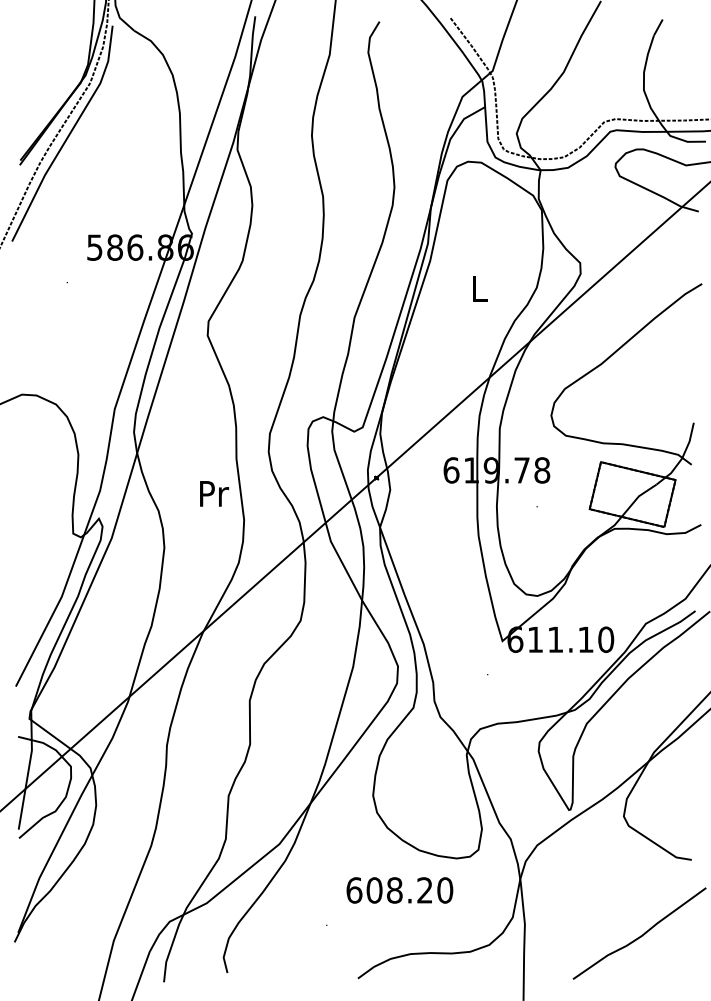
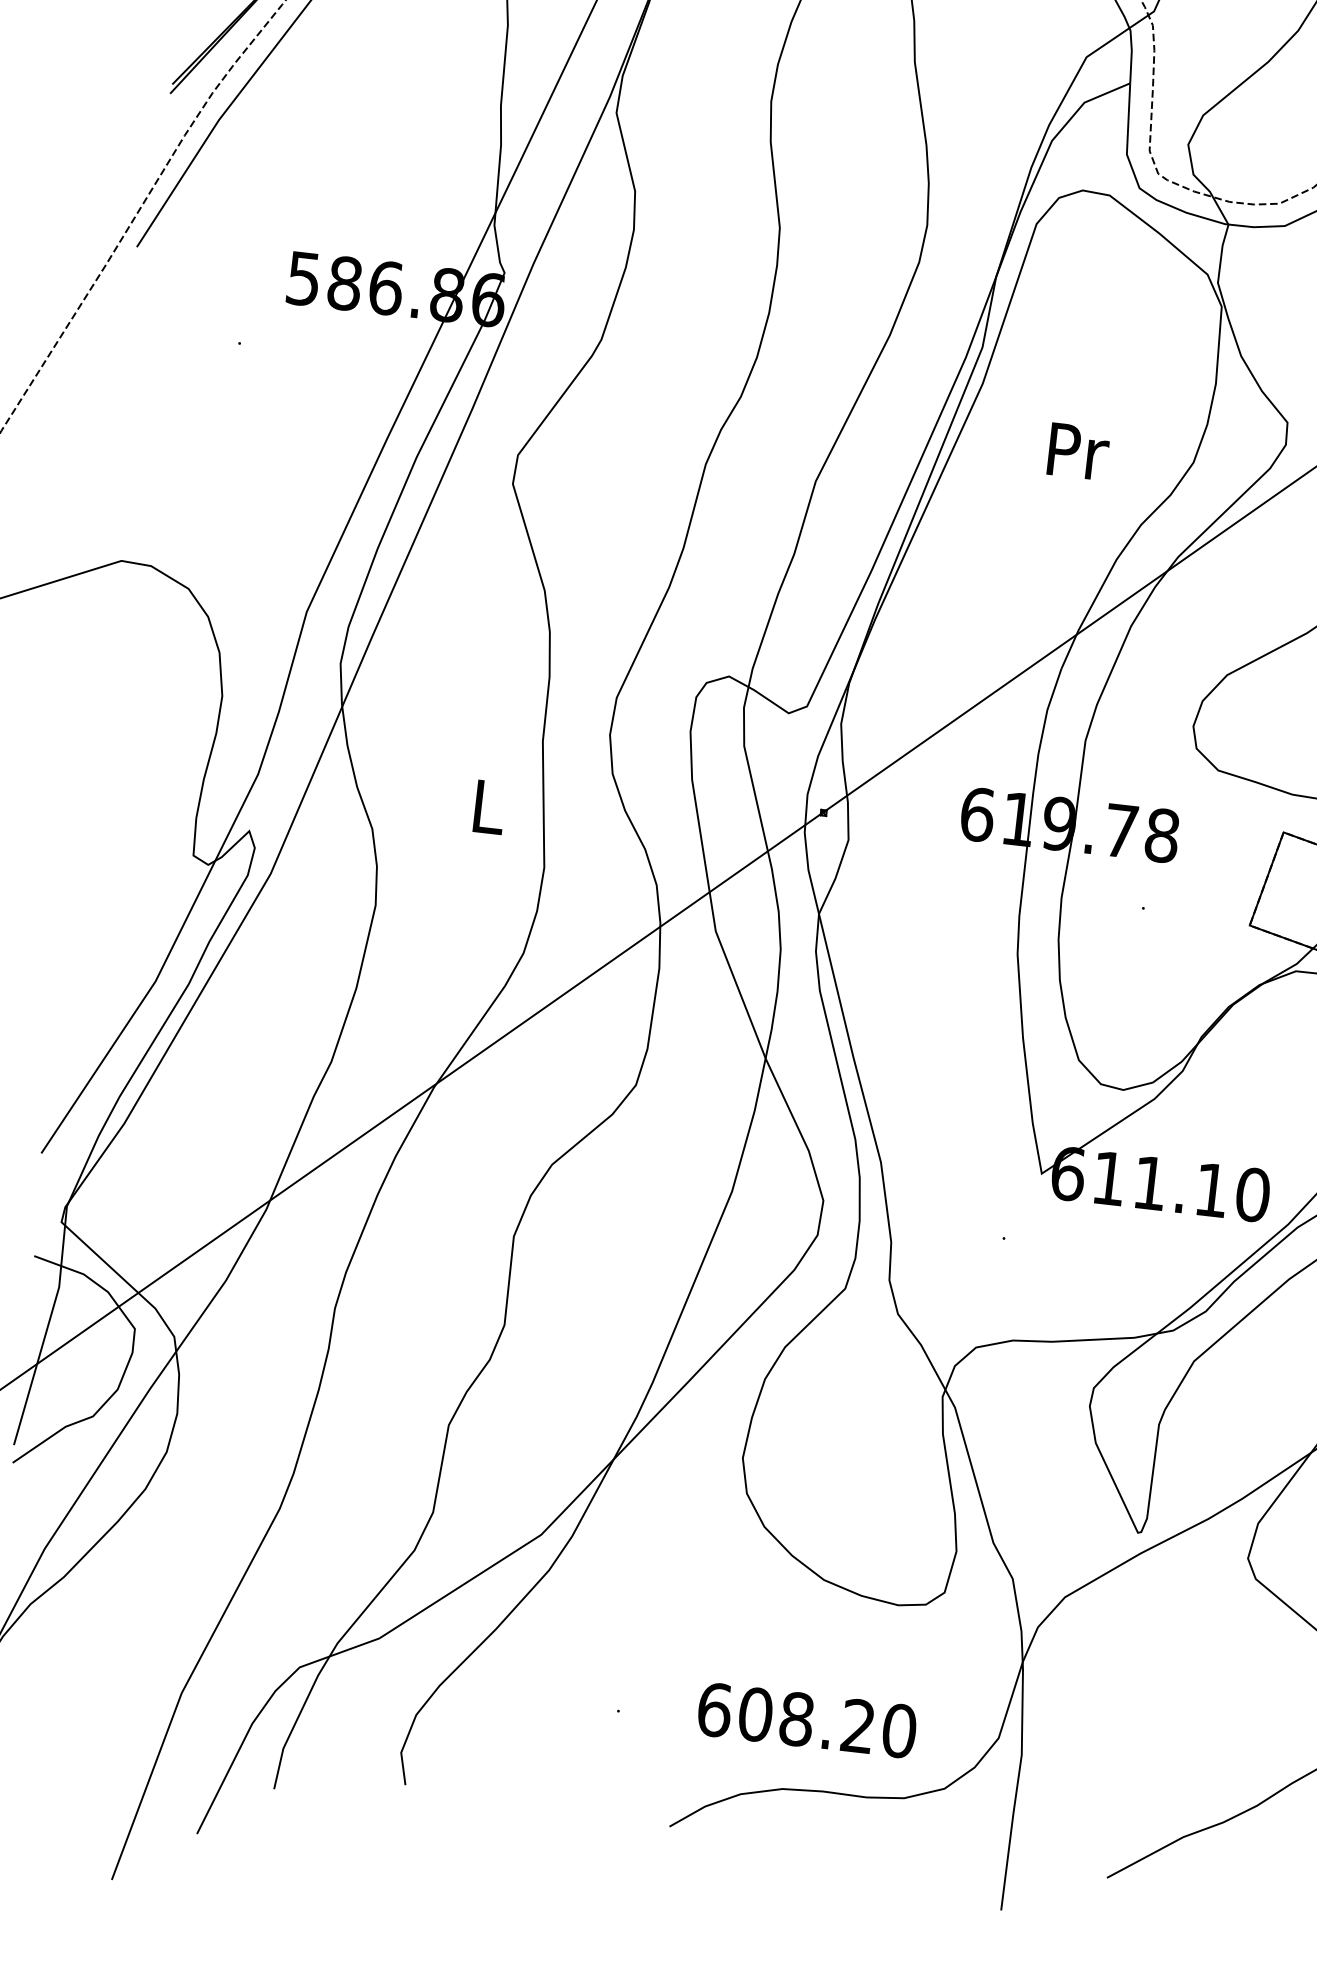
text: (480, 288) -> (1078, 451), L -> Pr
text: (214, 493) -> (490, 806), Pr -> L
text: (399, 890) -> (806, 1720), moved

